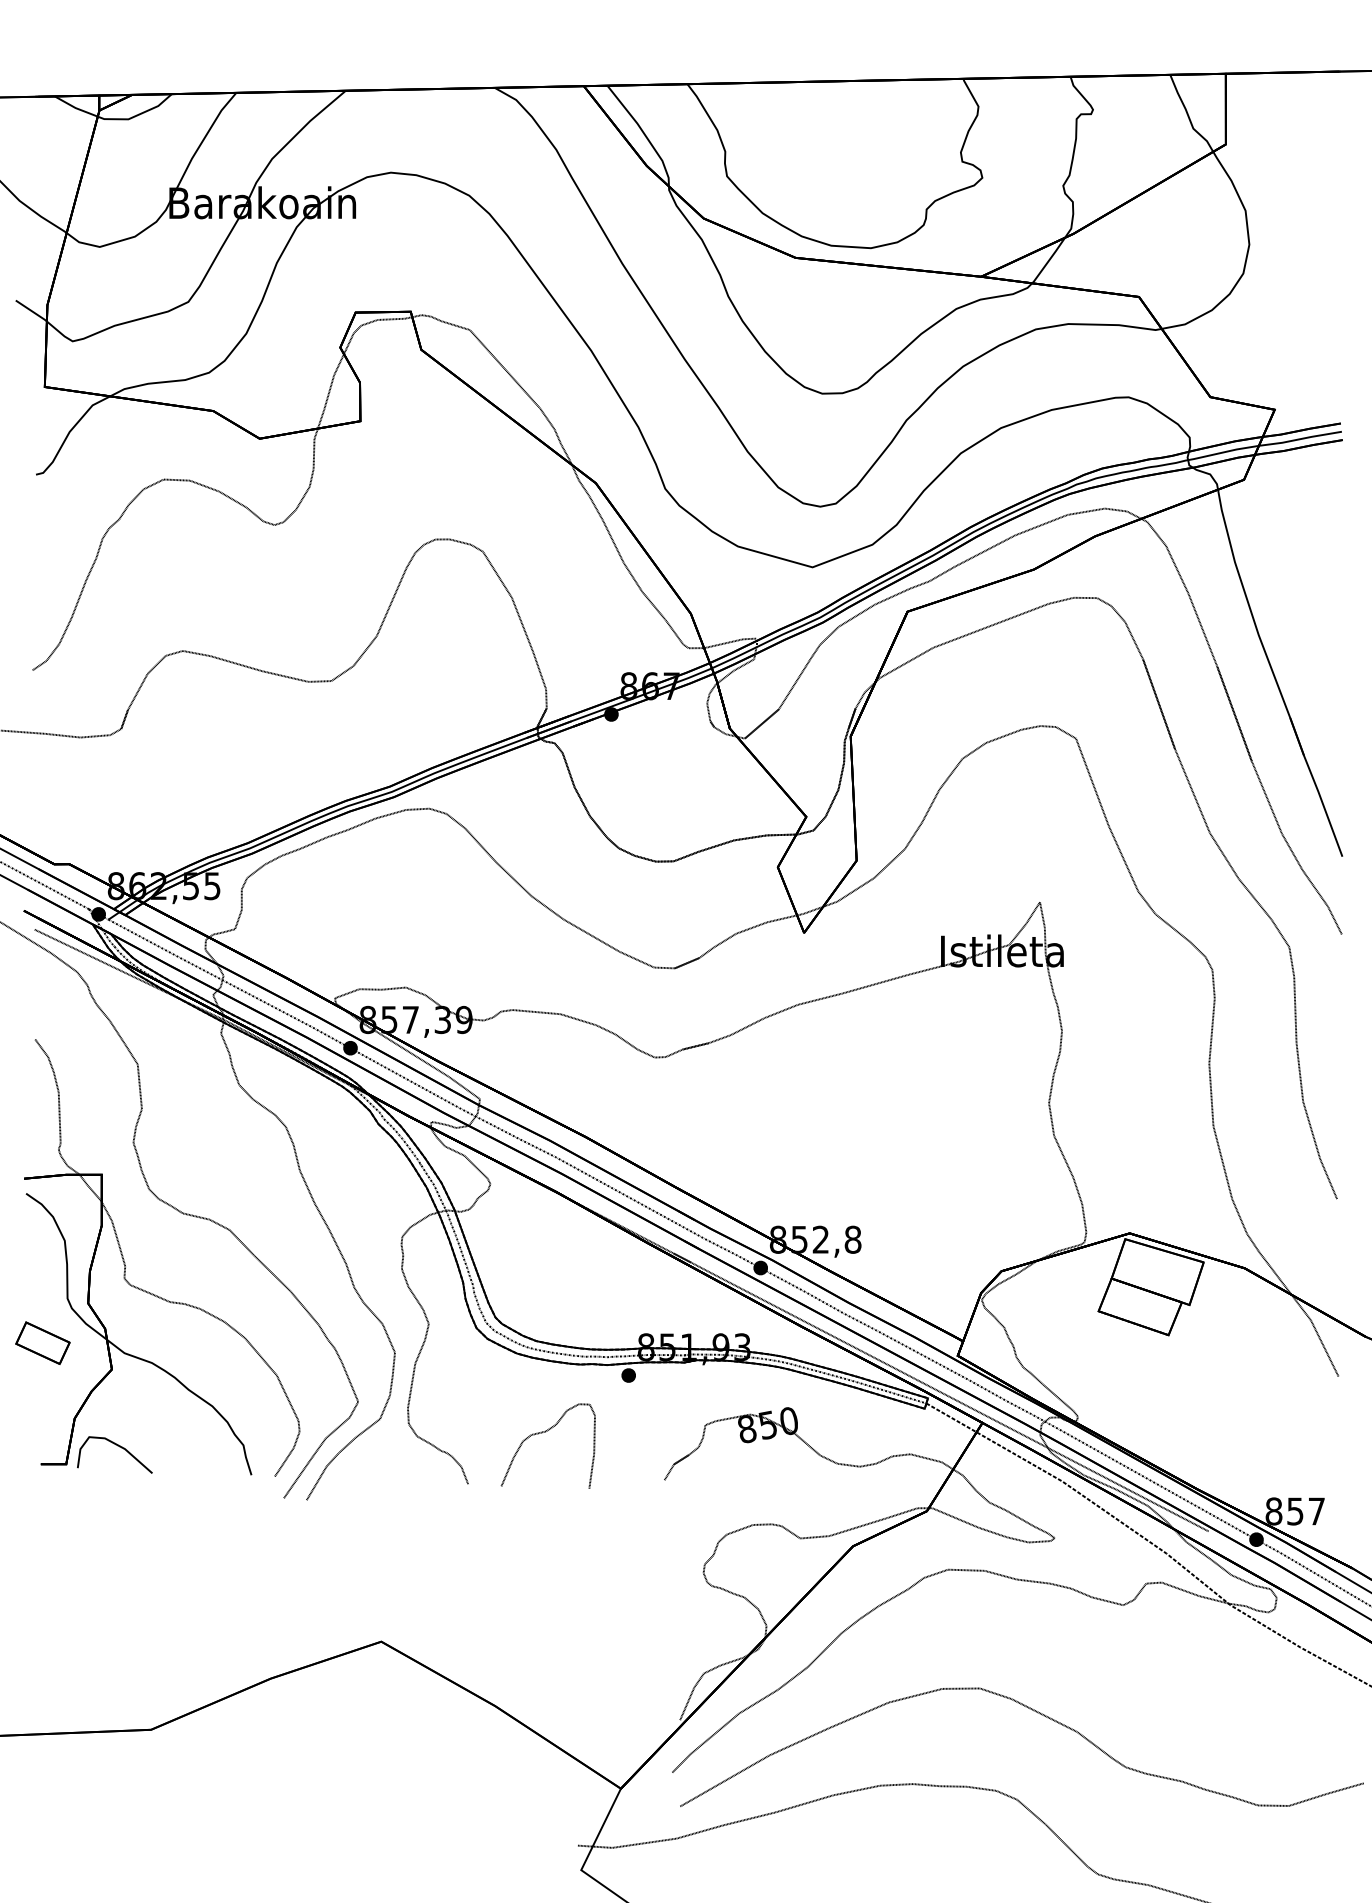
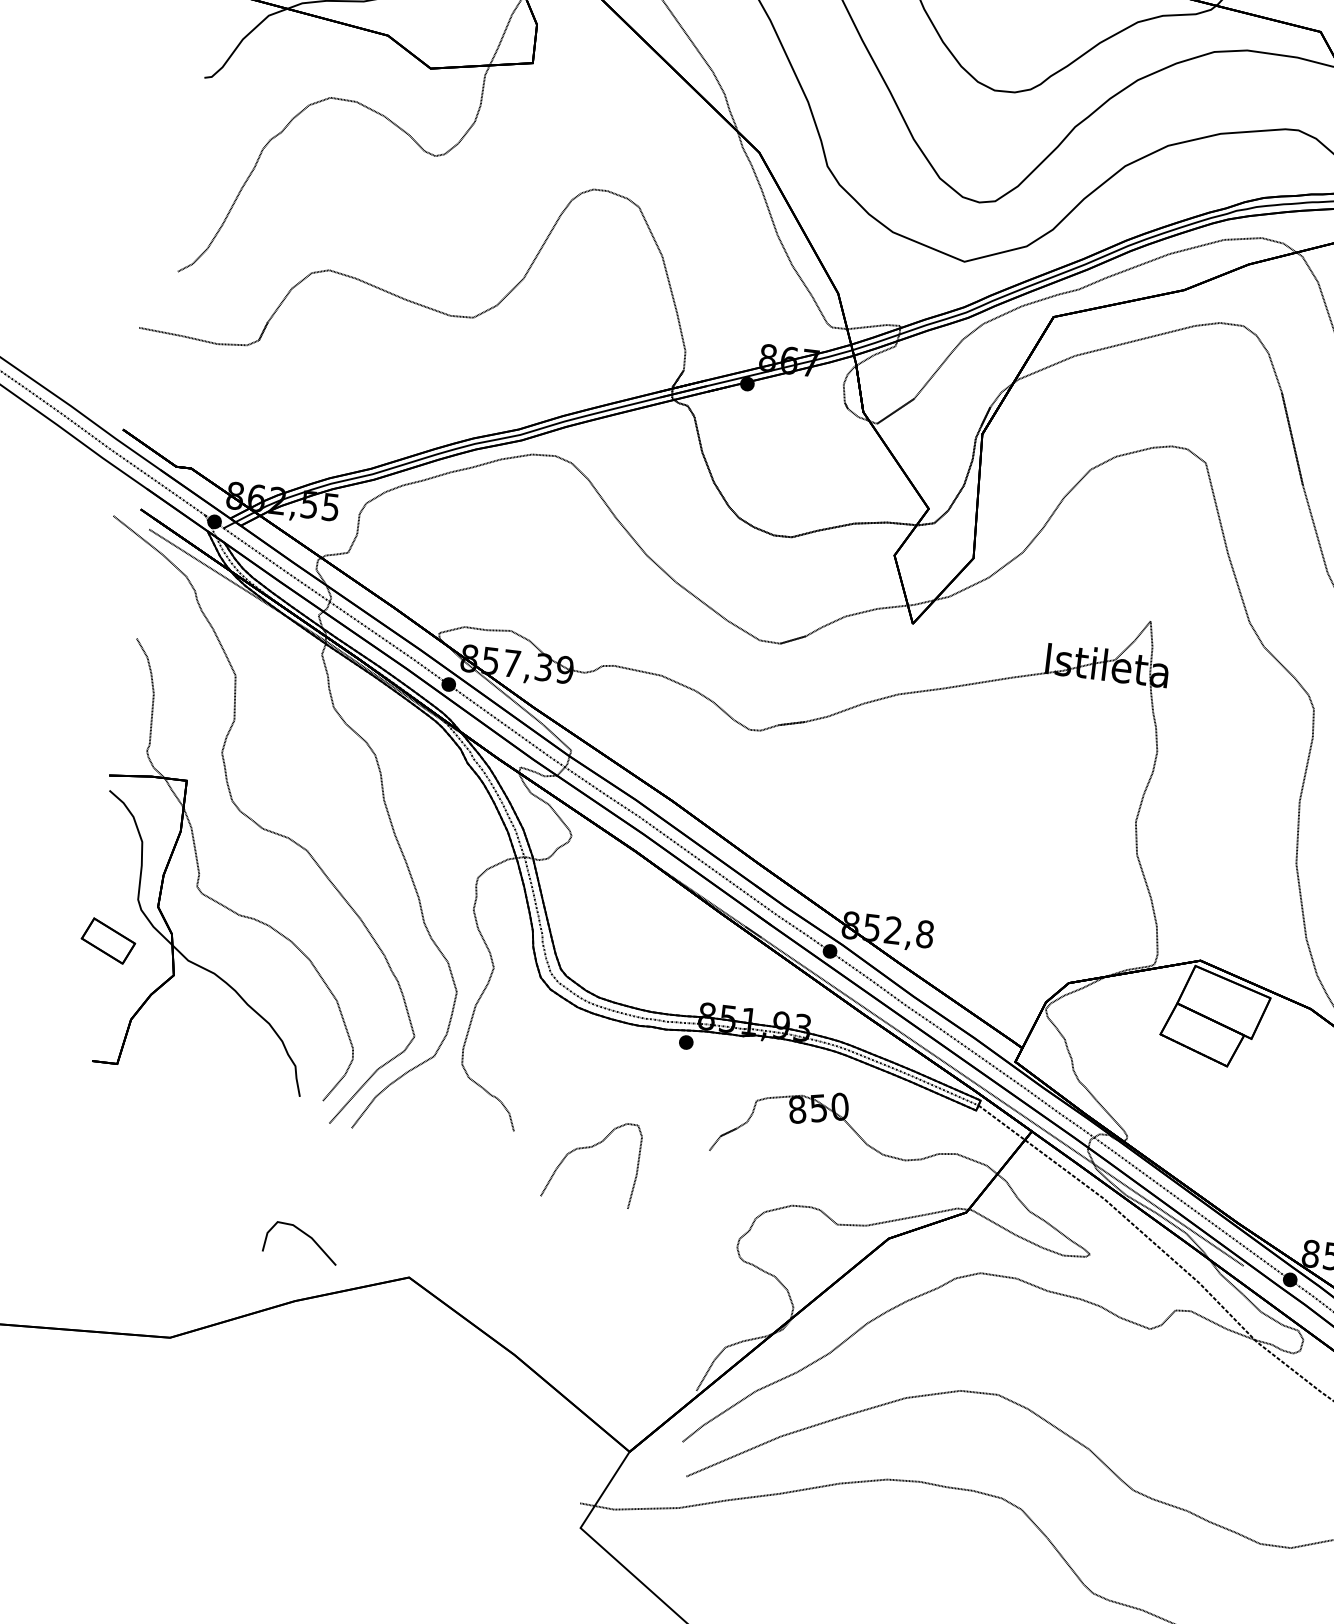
curve: (542, 1433) -> (587, 1148), moved
part: (117, 1446) -> (304, 1234), moved

